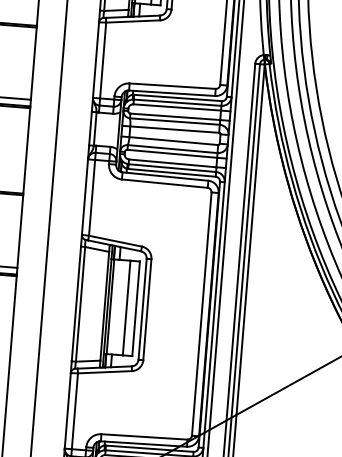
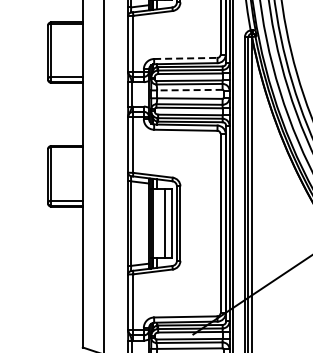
line: (172, 86) -> (185, 58), solid -> dashed
line: (174, 130) -> (189, 90), solid -> dashed

